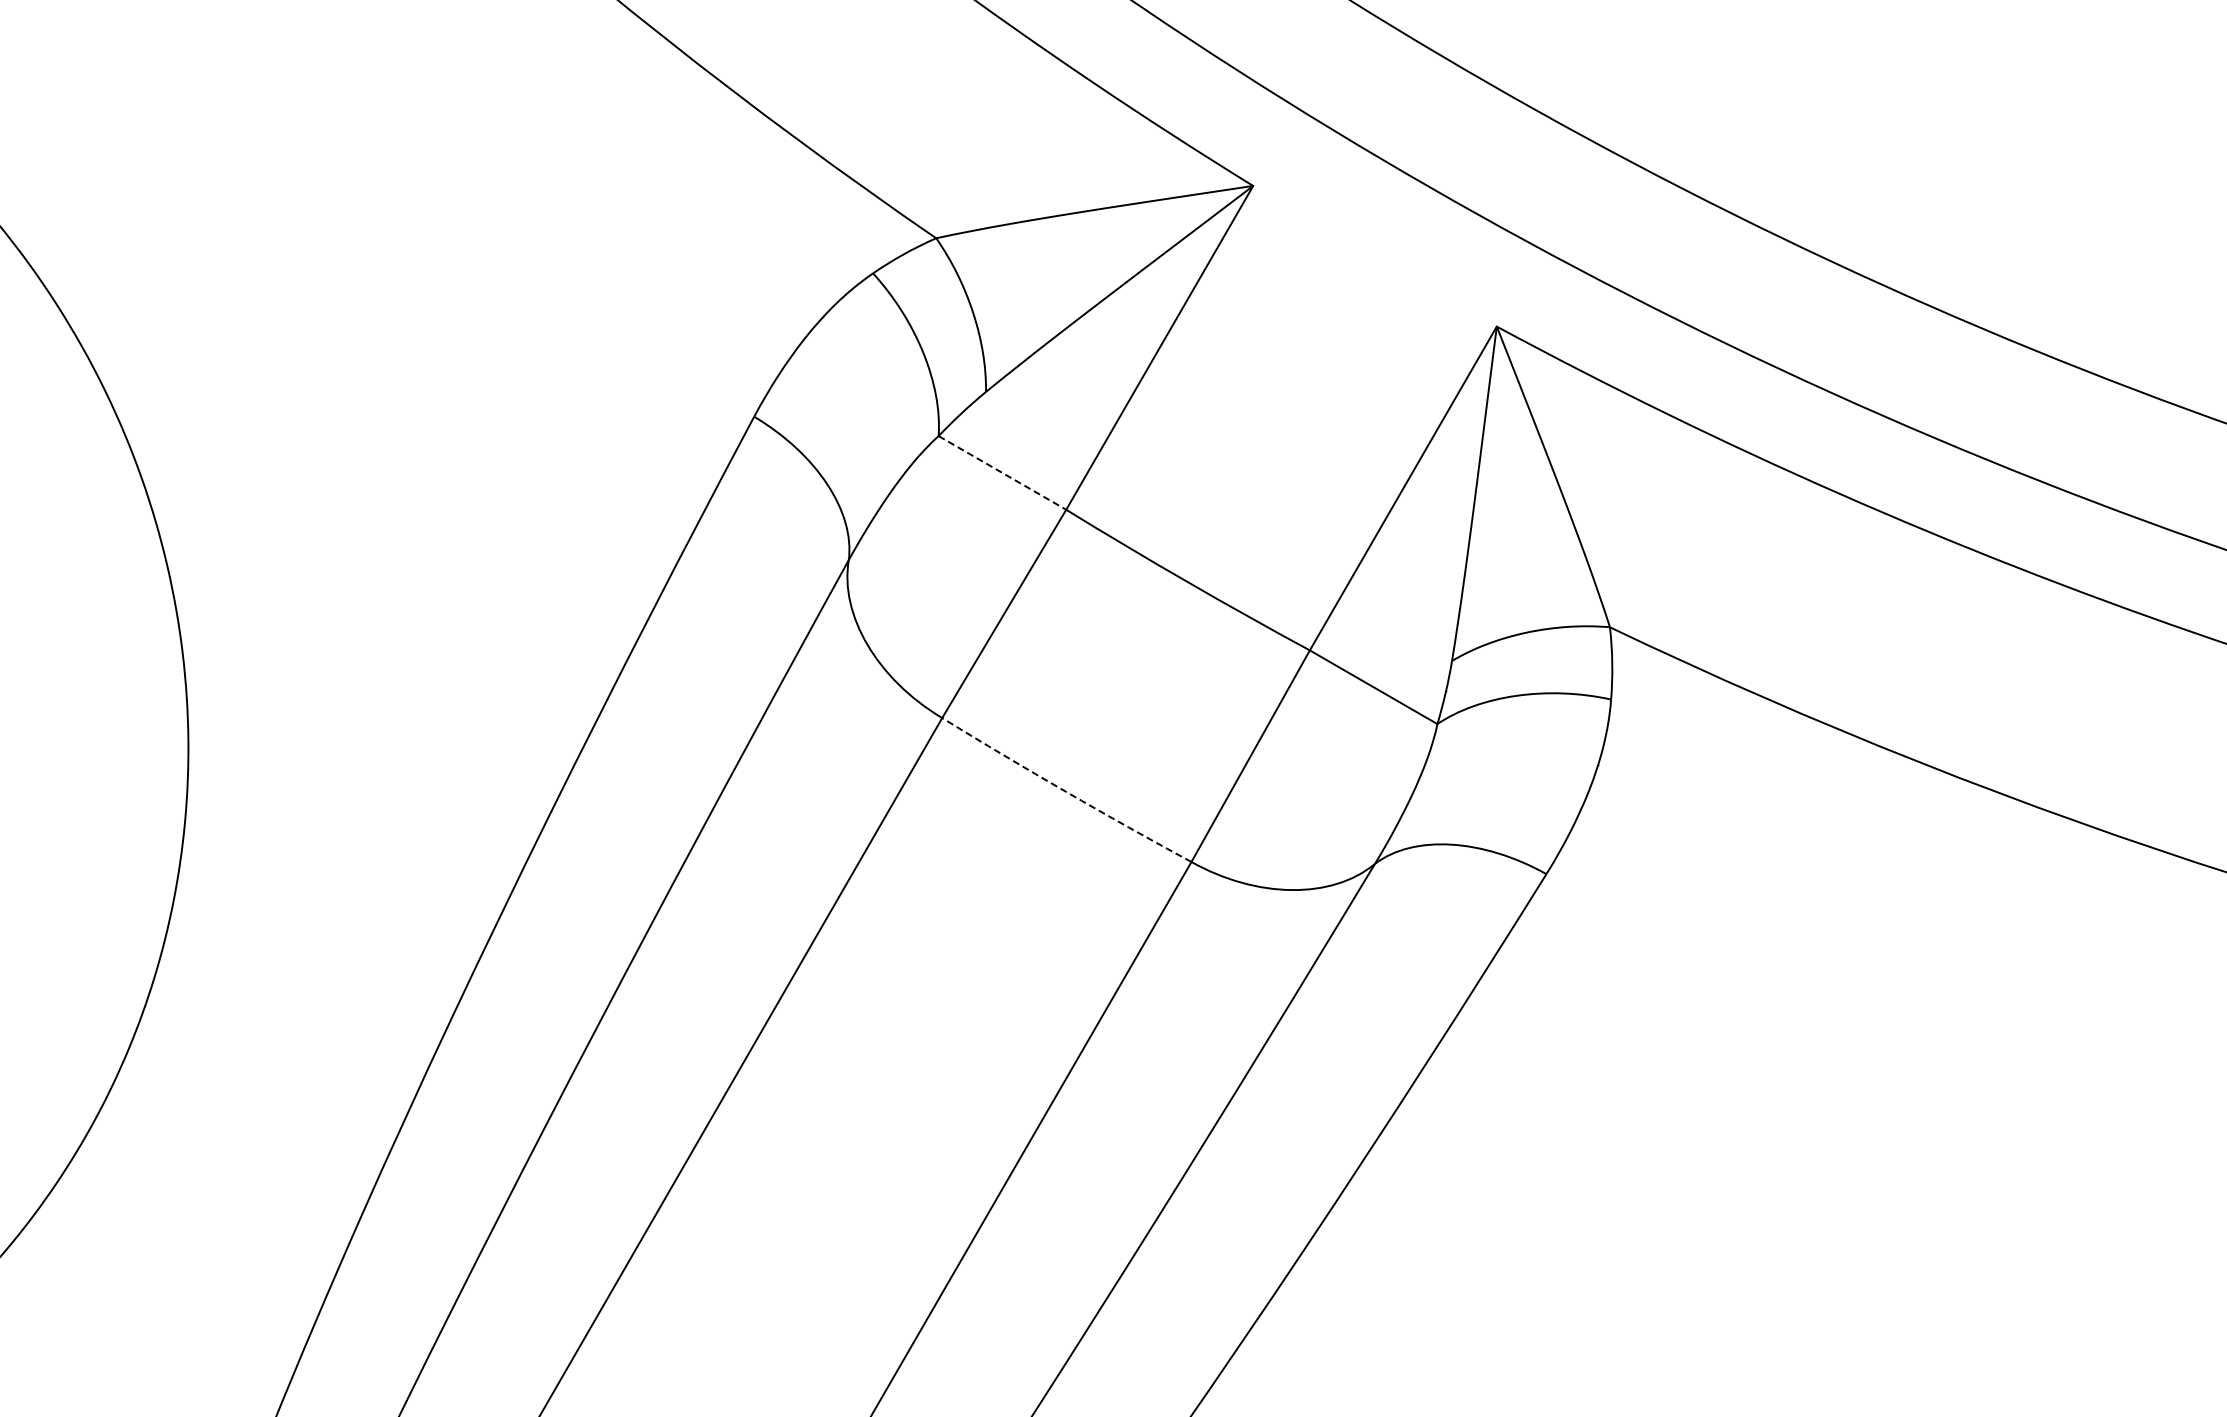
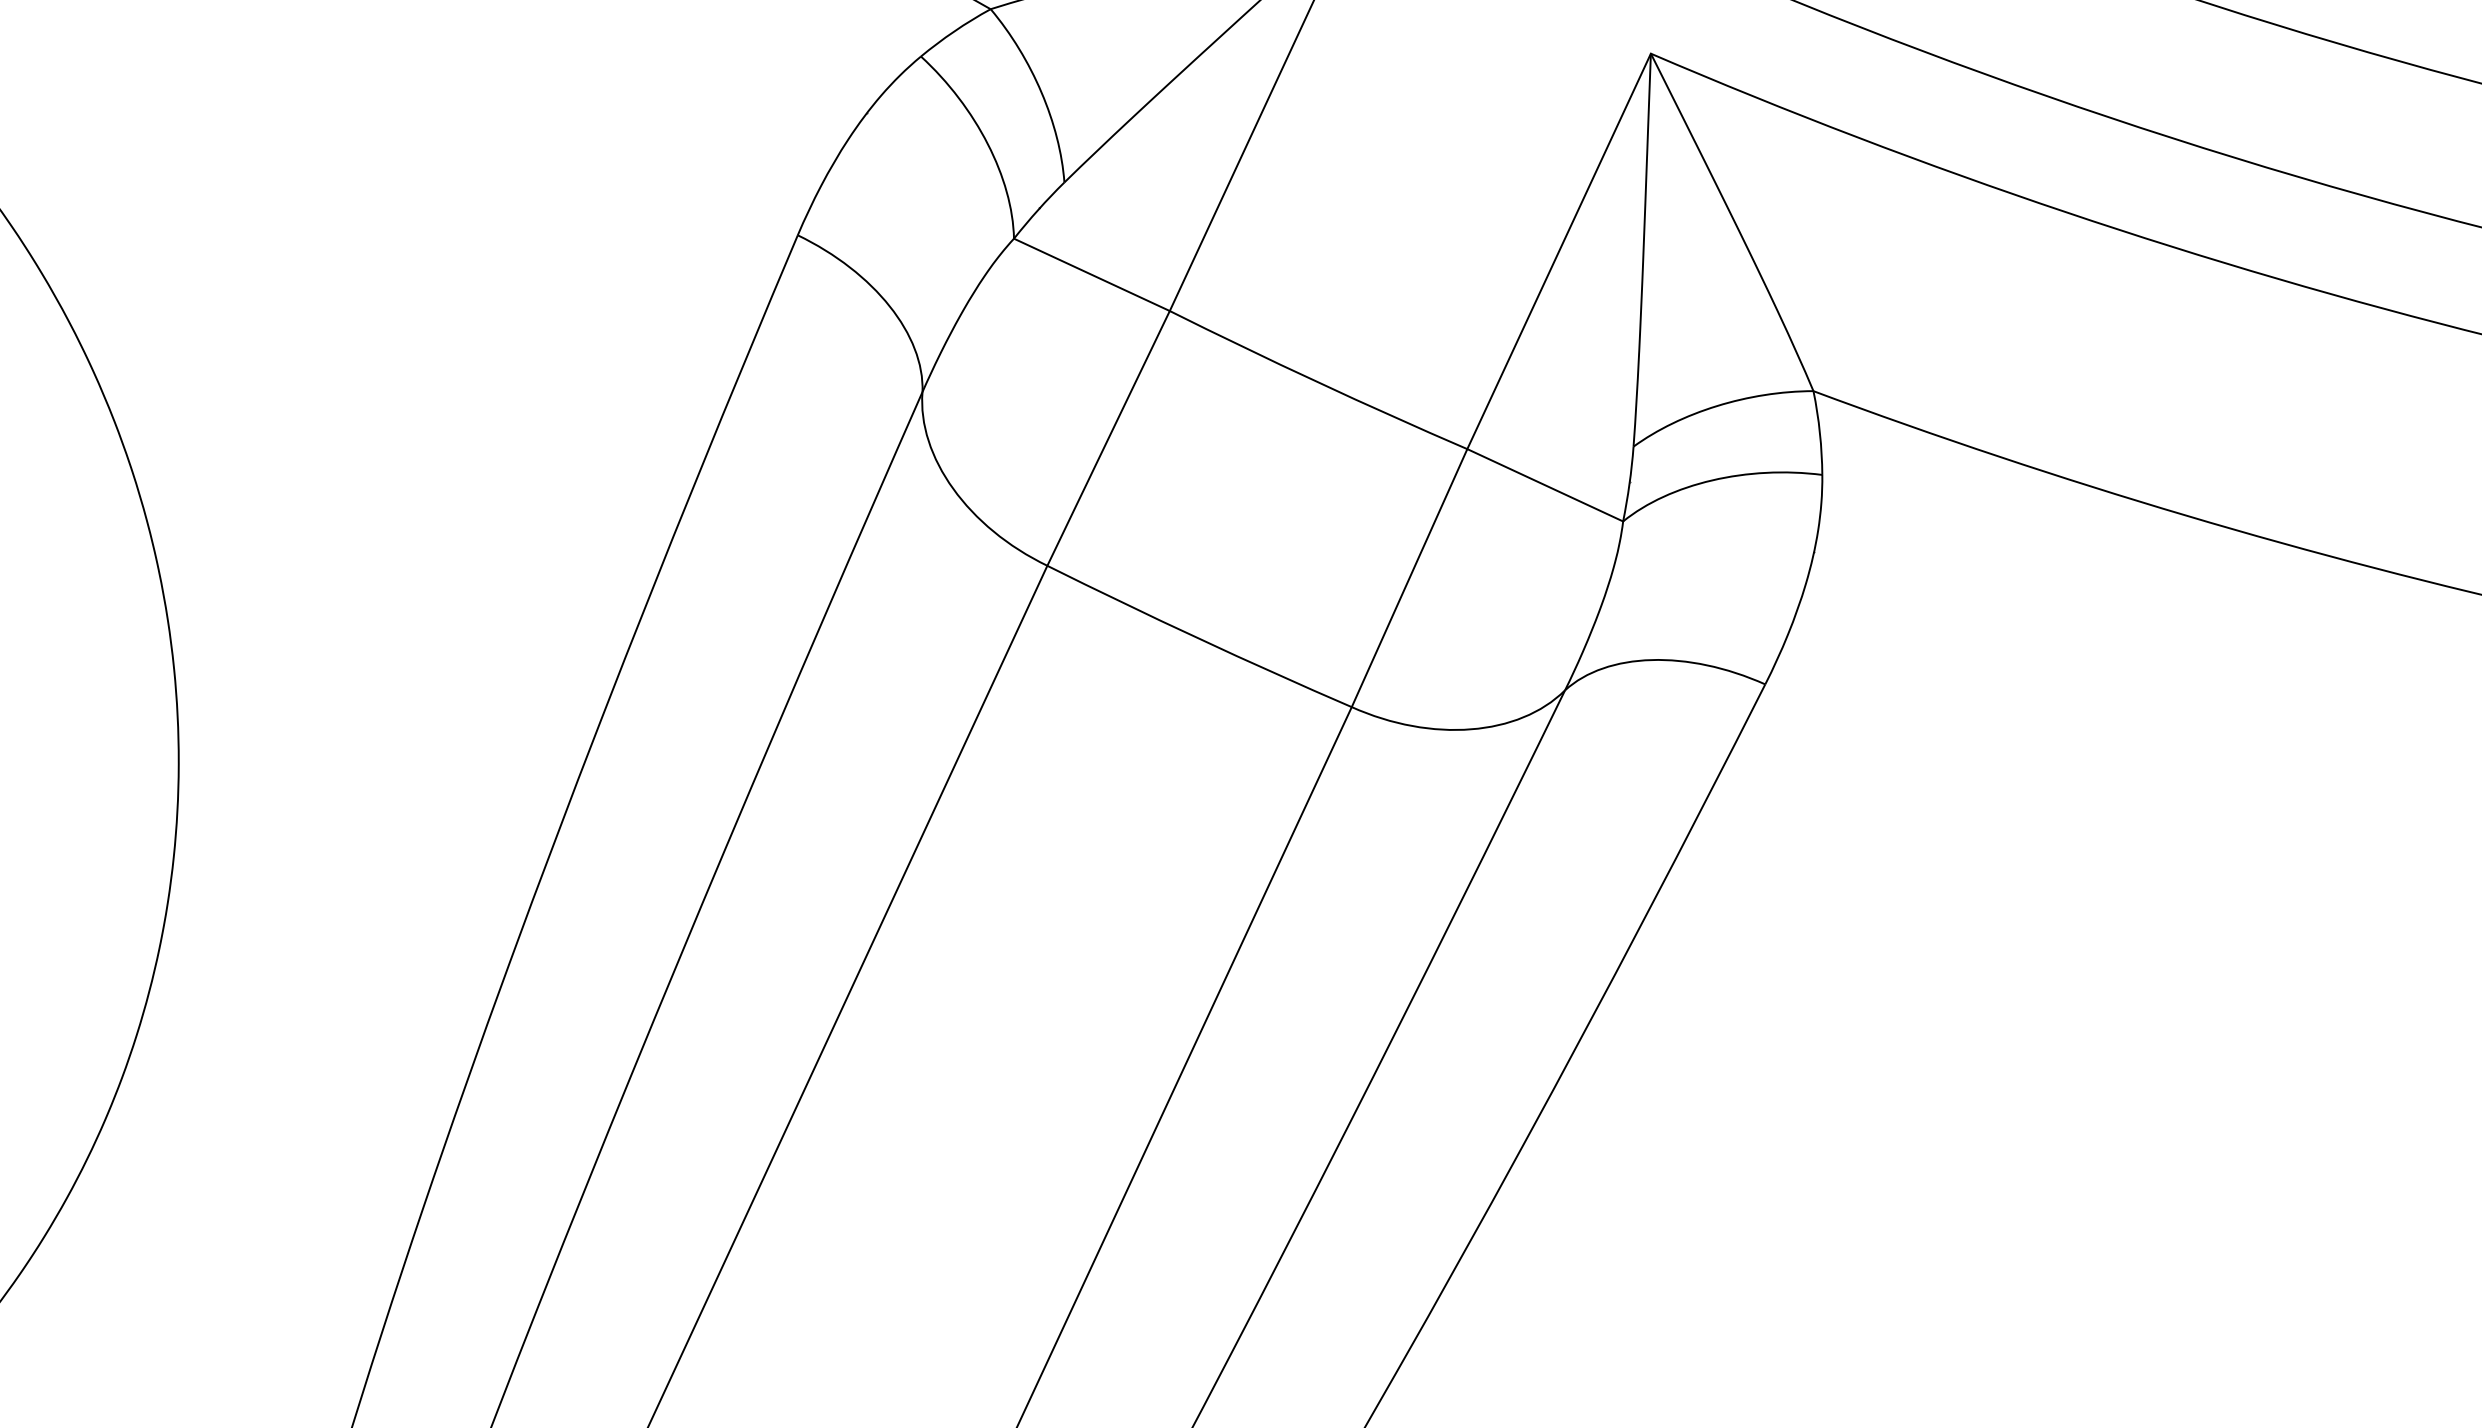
line: (1002, 472) -> (1091, 274), dashed -> solid
arc: (1065, 791) -> (1198, 638), dashed -> solid

